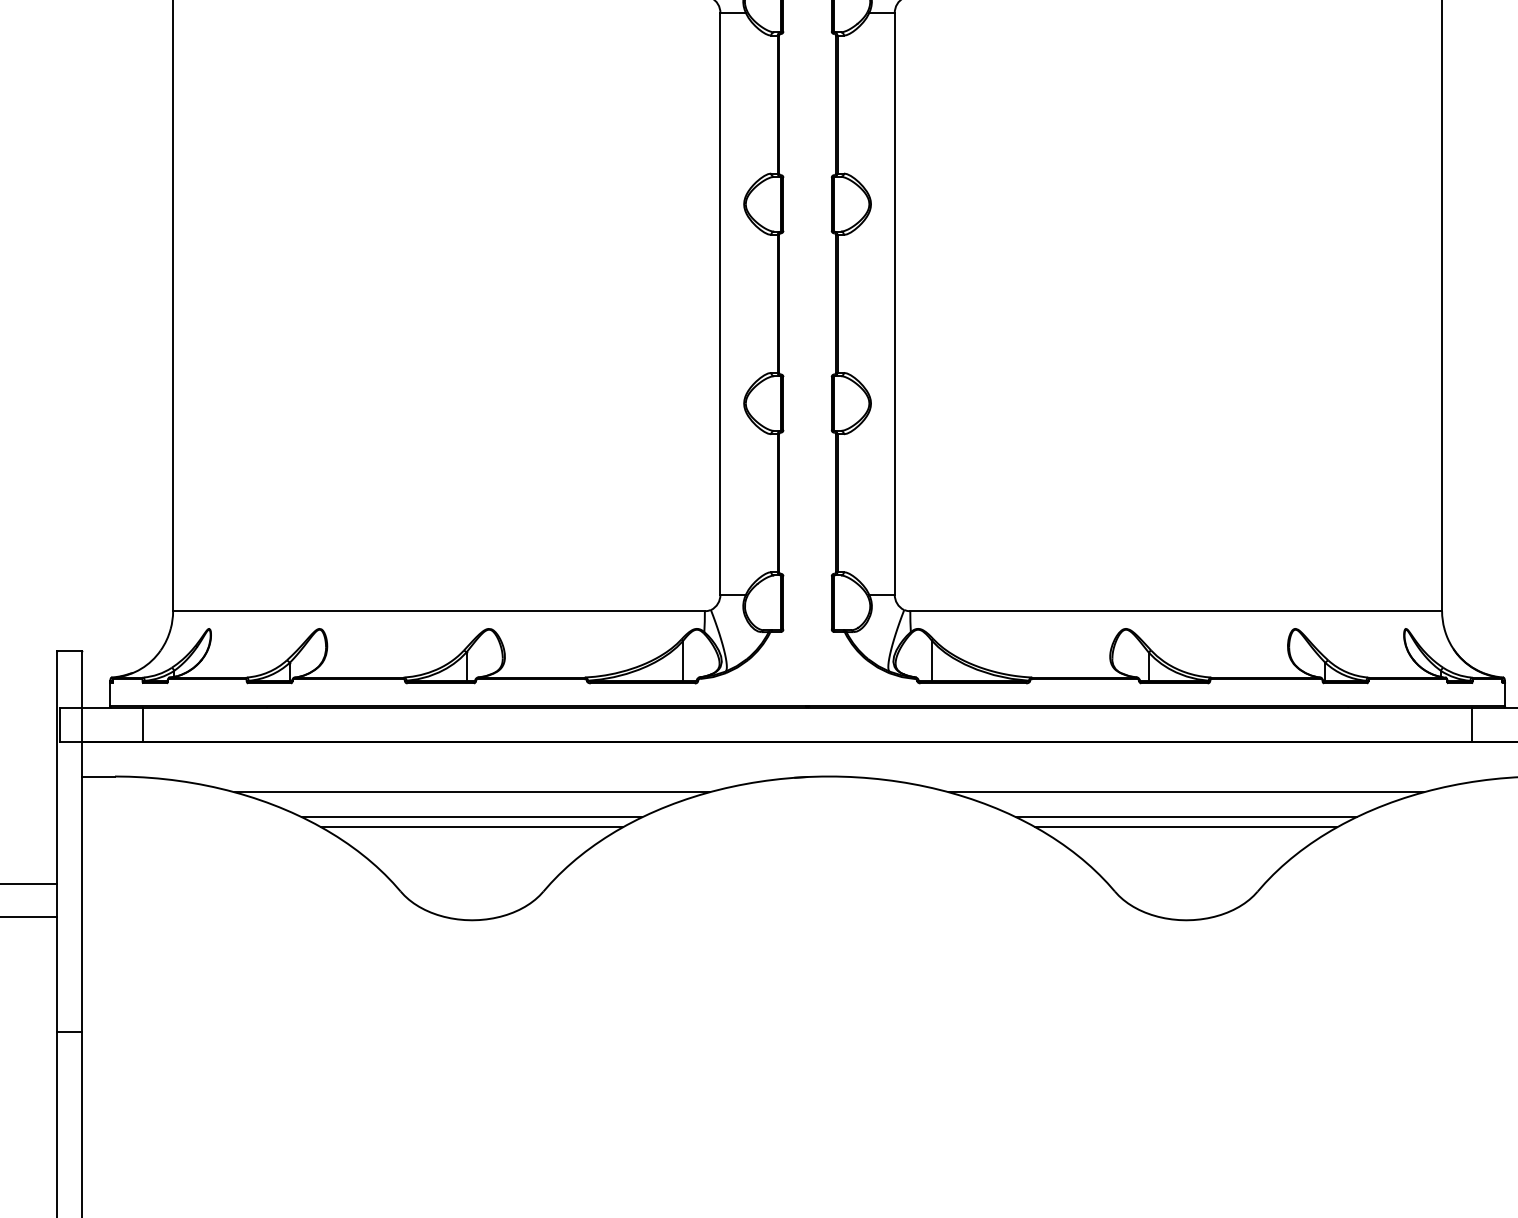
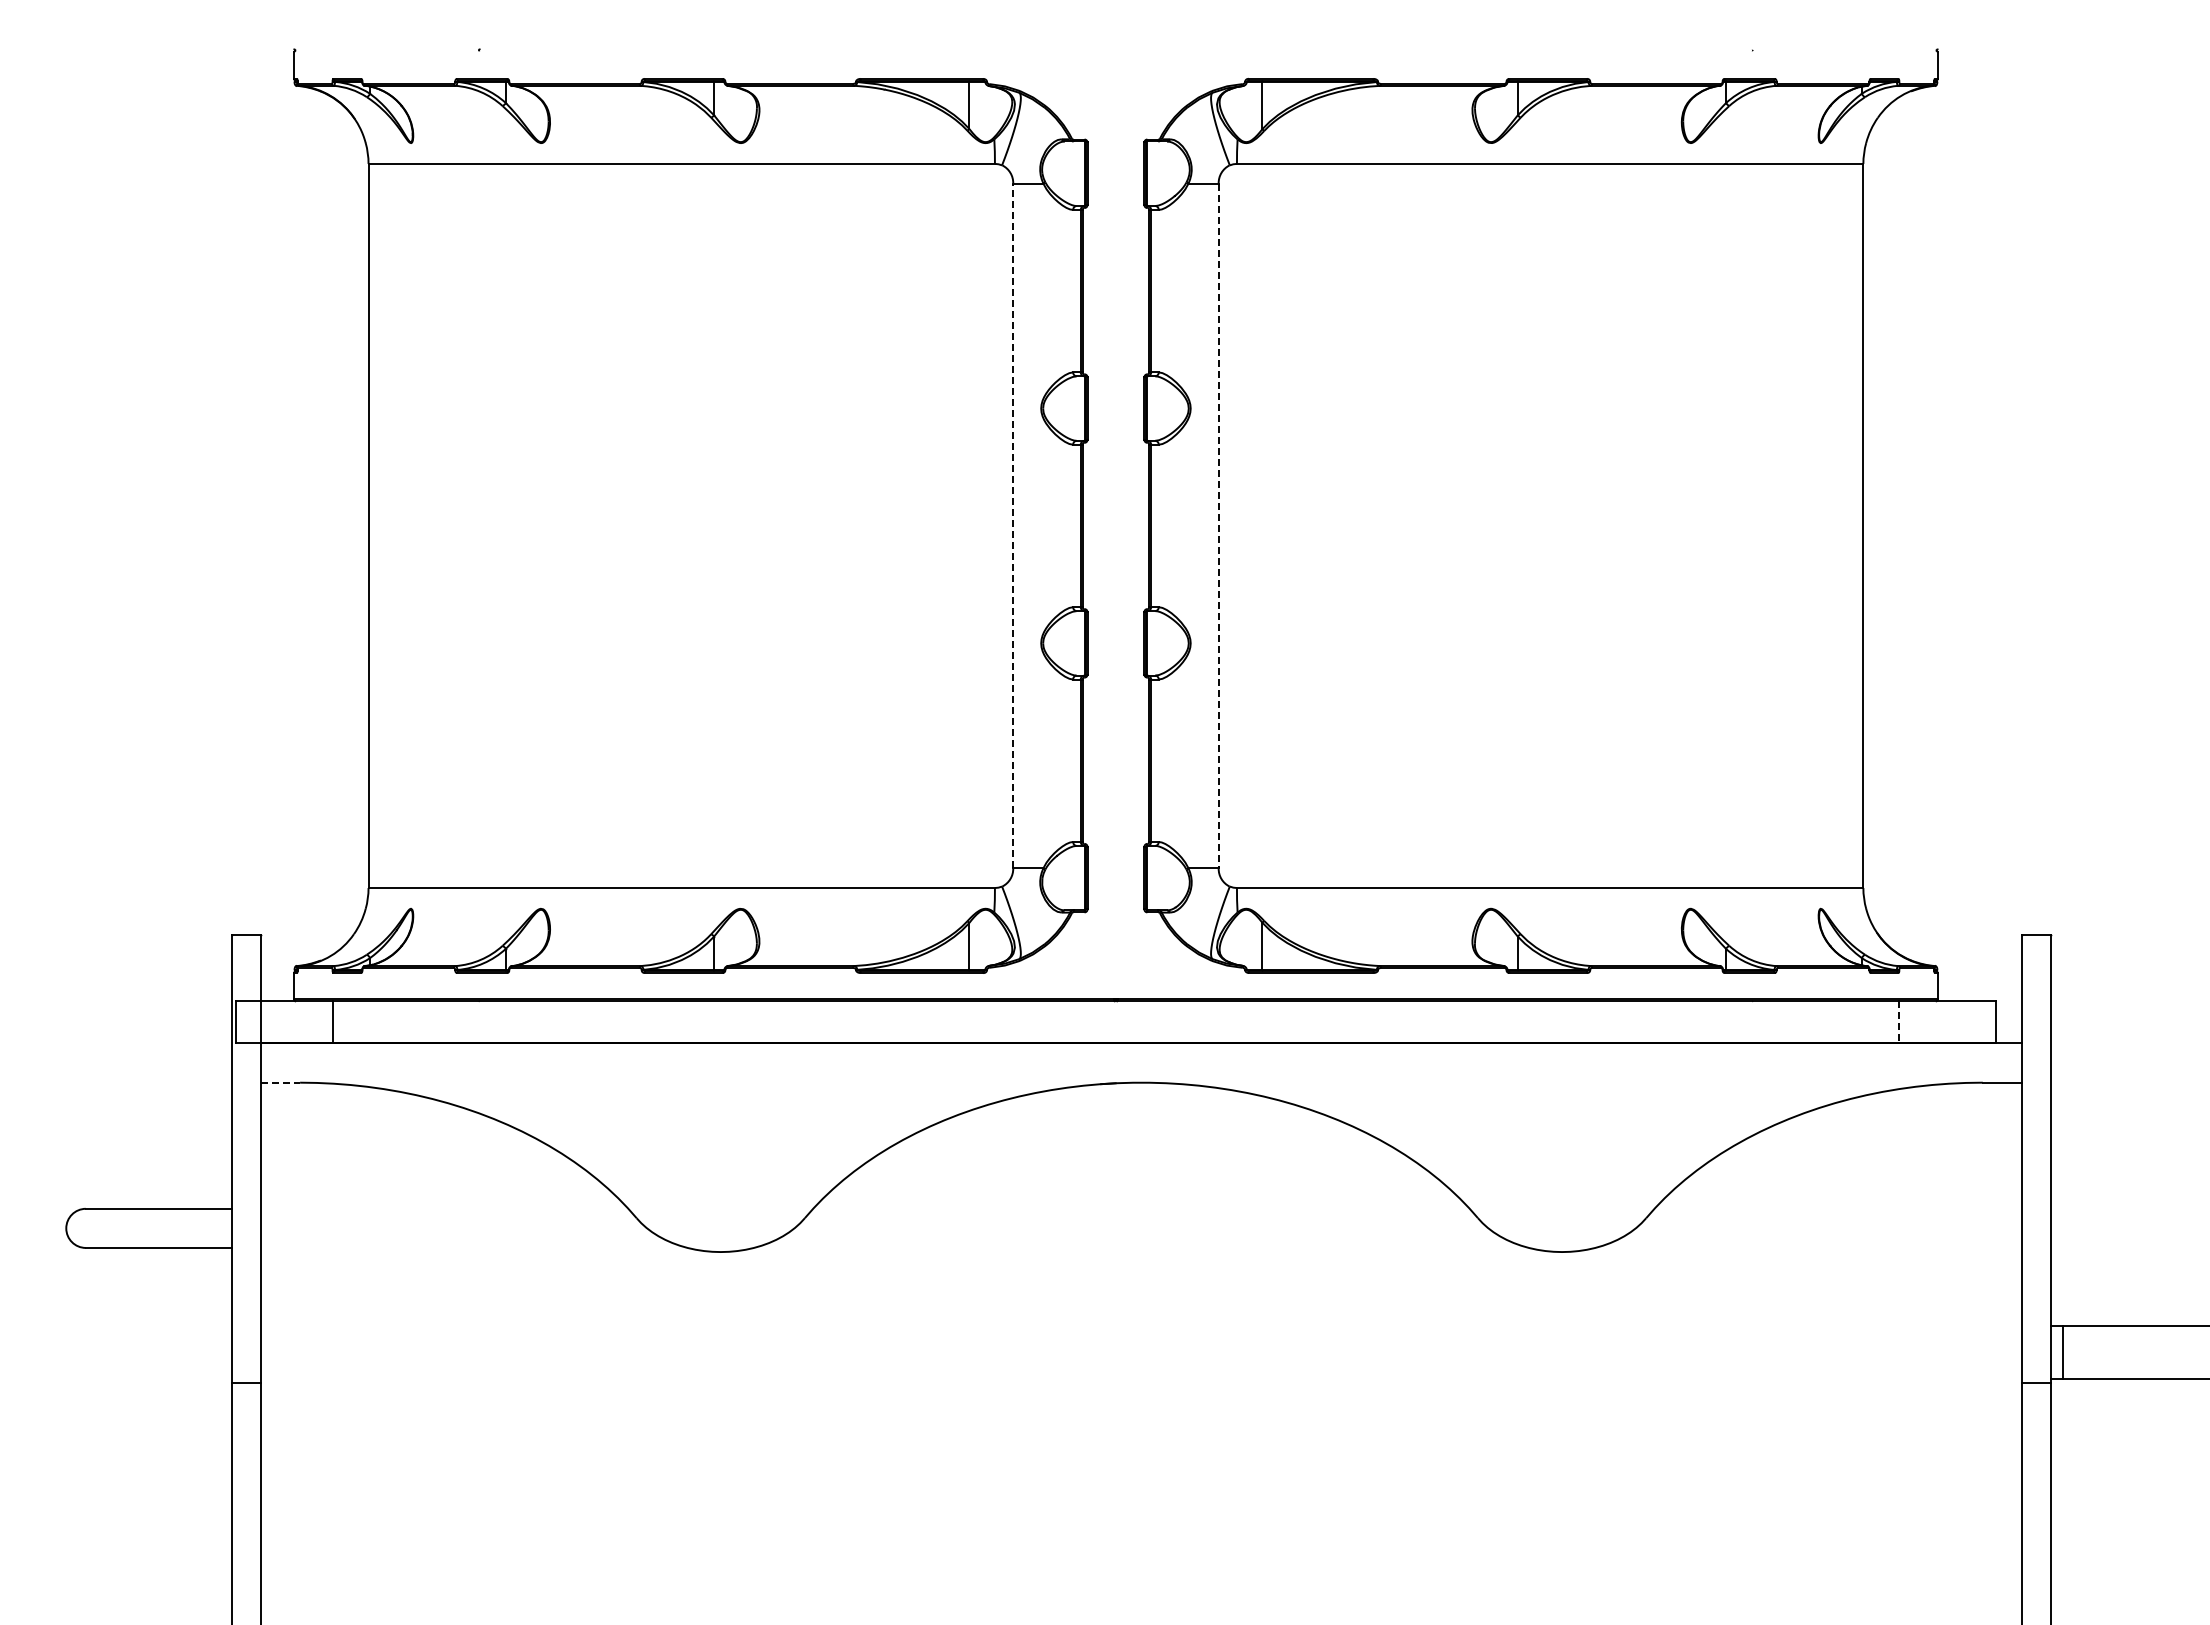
line: (720, 303) -> (1013, 525), solid -> dashed
line: (894, 304) -> (1218, 526), solid -> dashed
line: (1471, 724) -> (1898, 1021), solid -> dashed
line: (98, 776) -> (280, 1082), solid -> dashed
line: (471, 792) -> (720, 1101), removed
line: (1186, 792) -> (1562, 1101), removed
line: (471, 817) -> (720, 1130), removed
line: (1185, 817) -> (1561, 1130), removed
line: (471, 827) -> (720, 1142), removed
line: (1186, 827) -> (1562, 1142), removed

